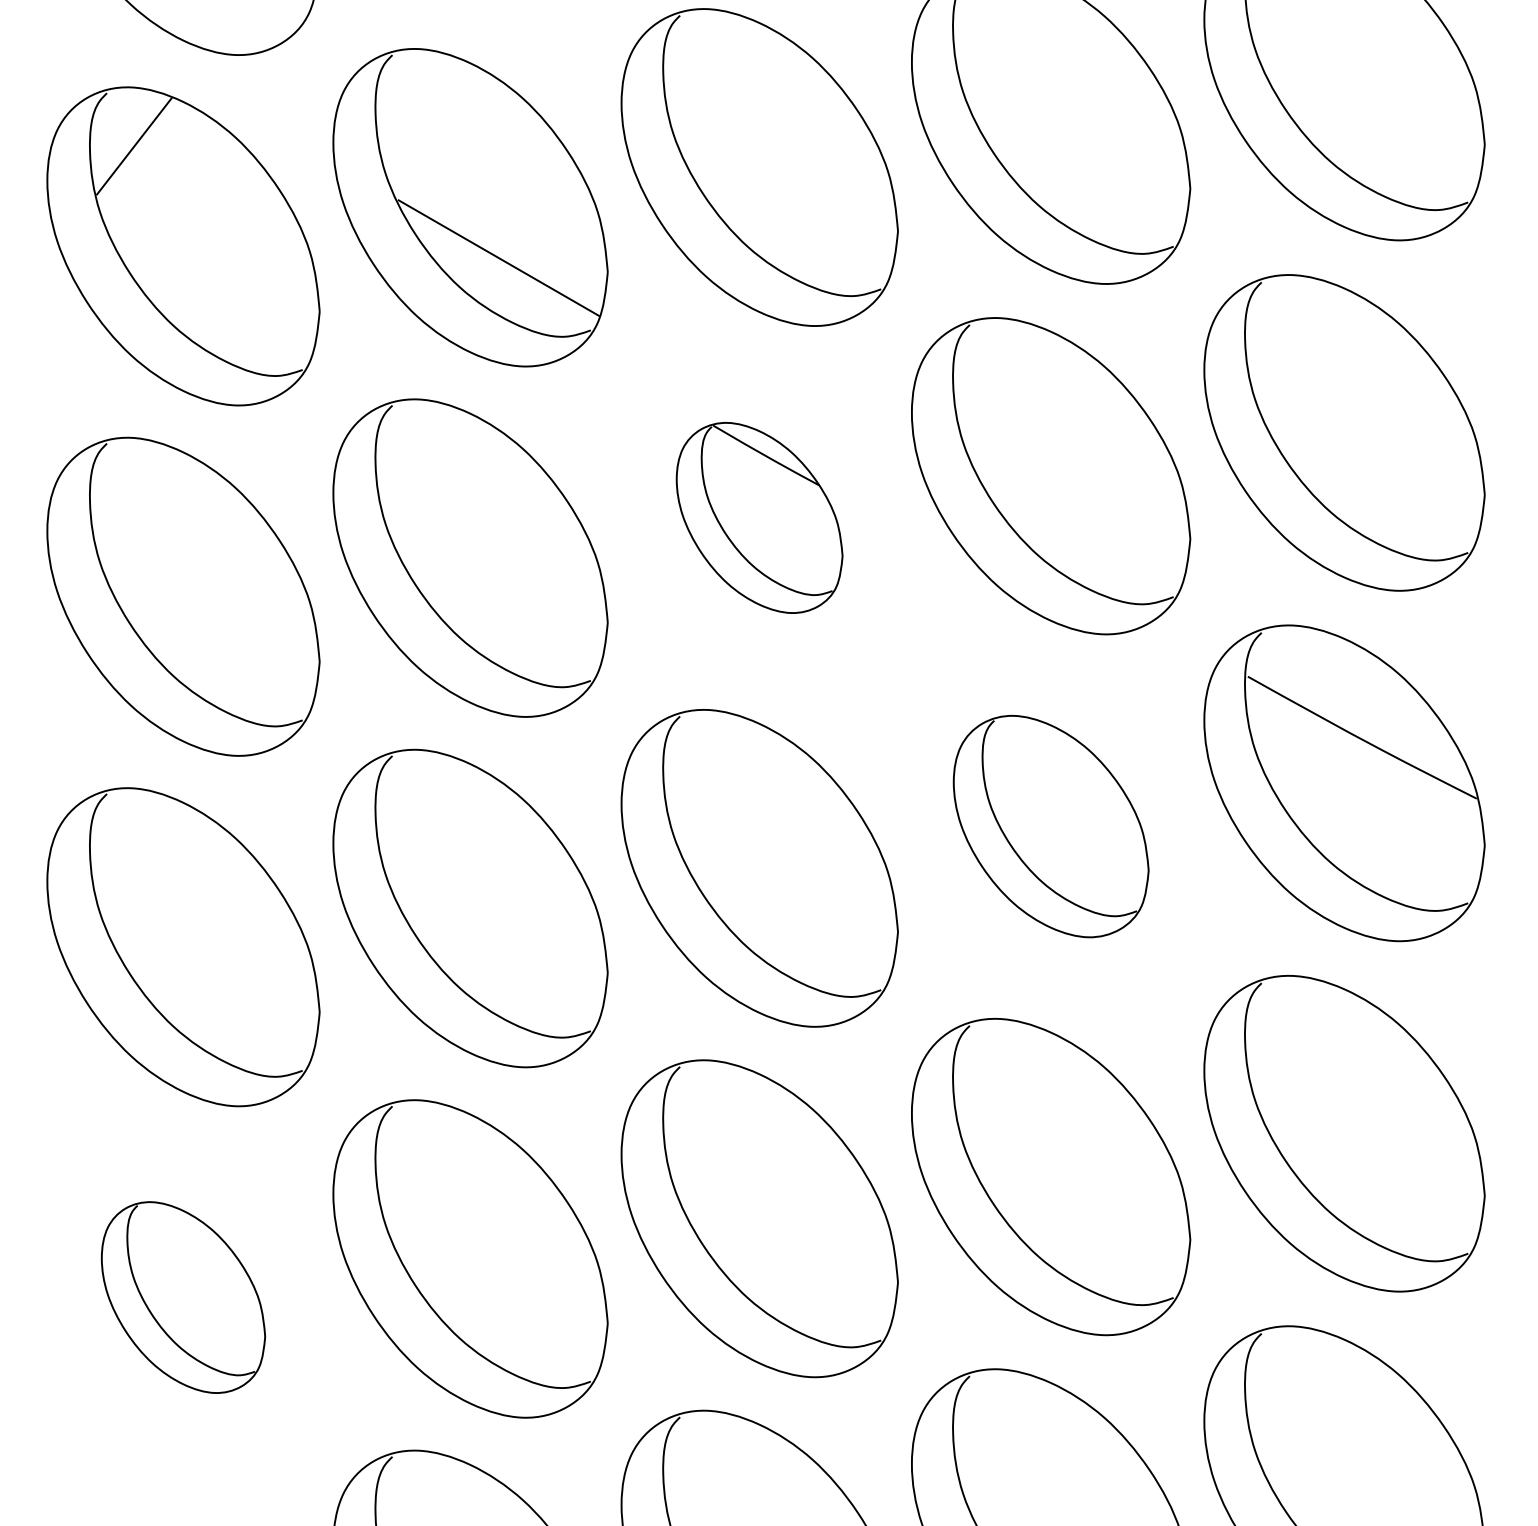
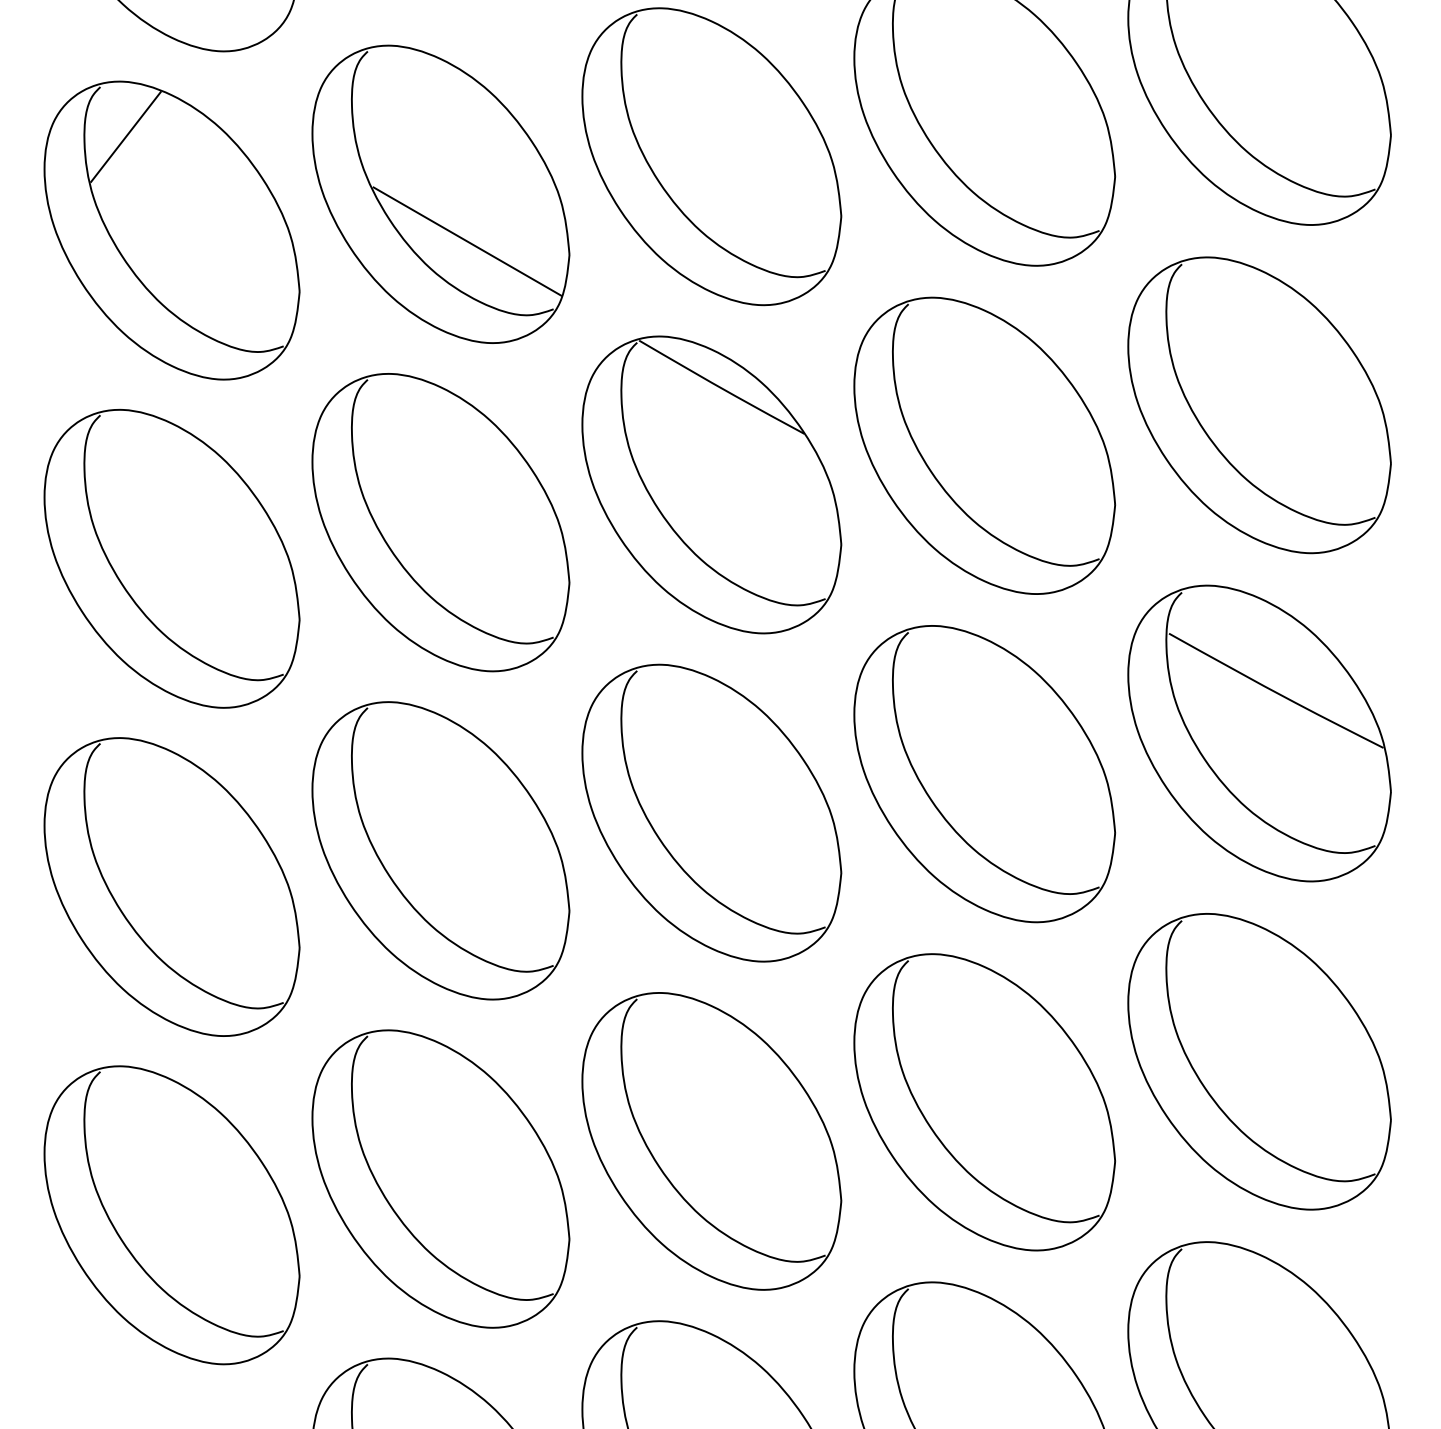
part: (759, 517) -> (711, 484), size x1.67
part: (1051, 826) -> (985, 773), size x1.43
part: (183, 1297) -> (172, 1215), size x1.67

